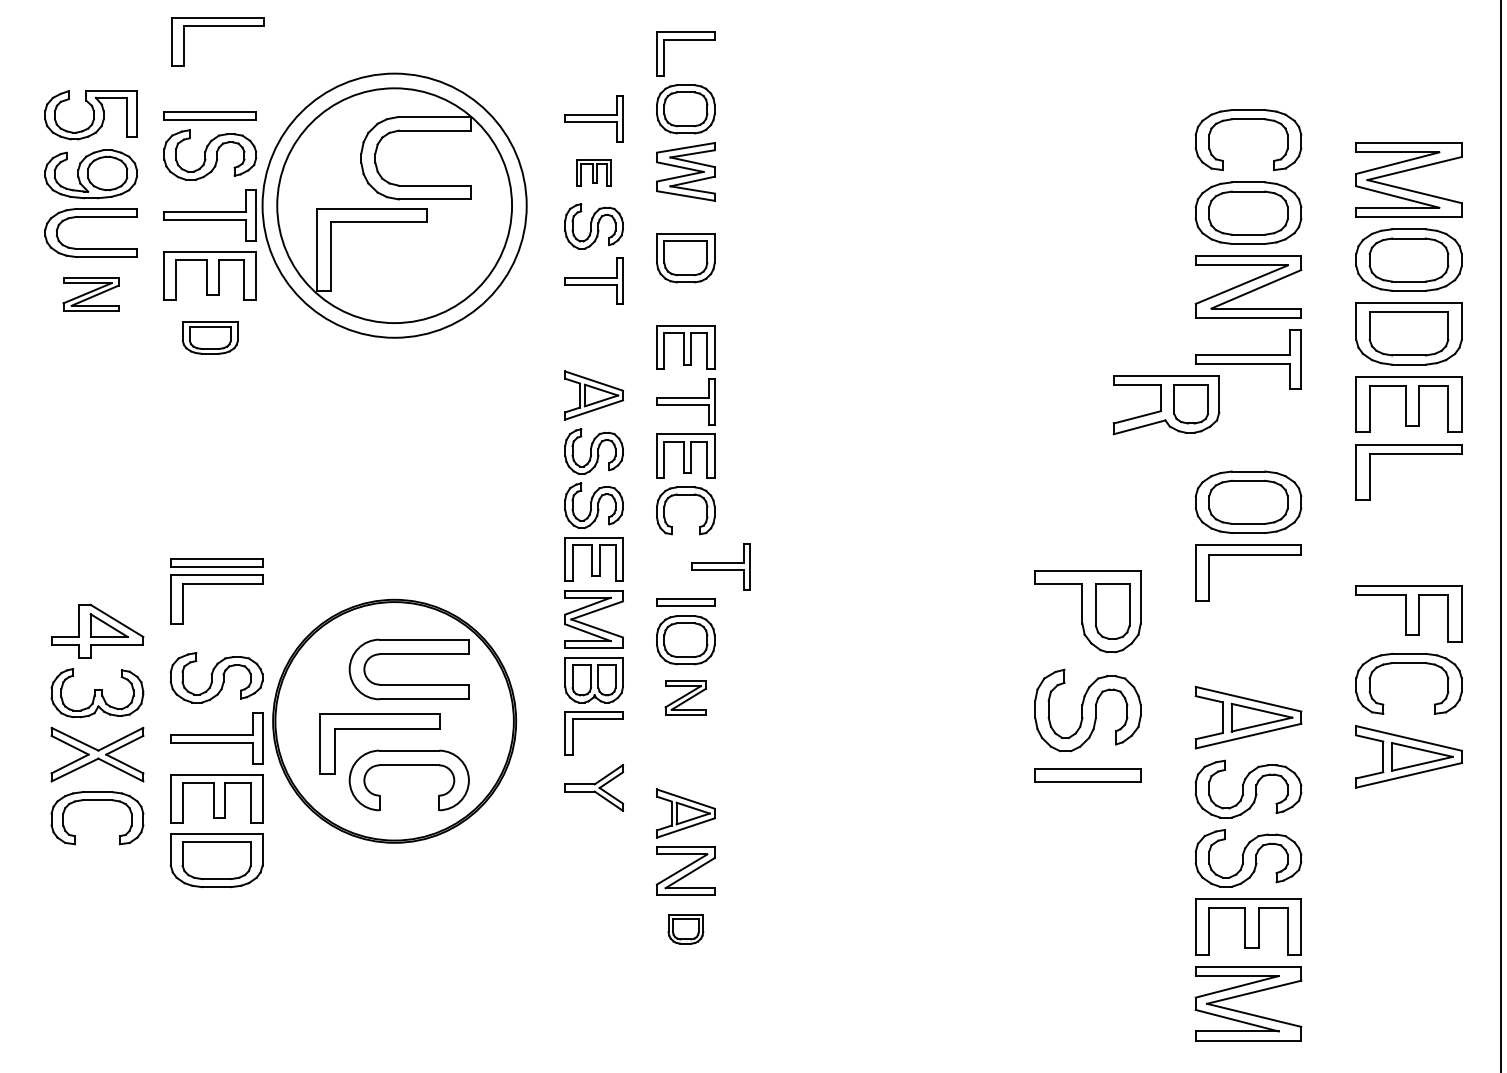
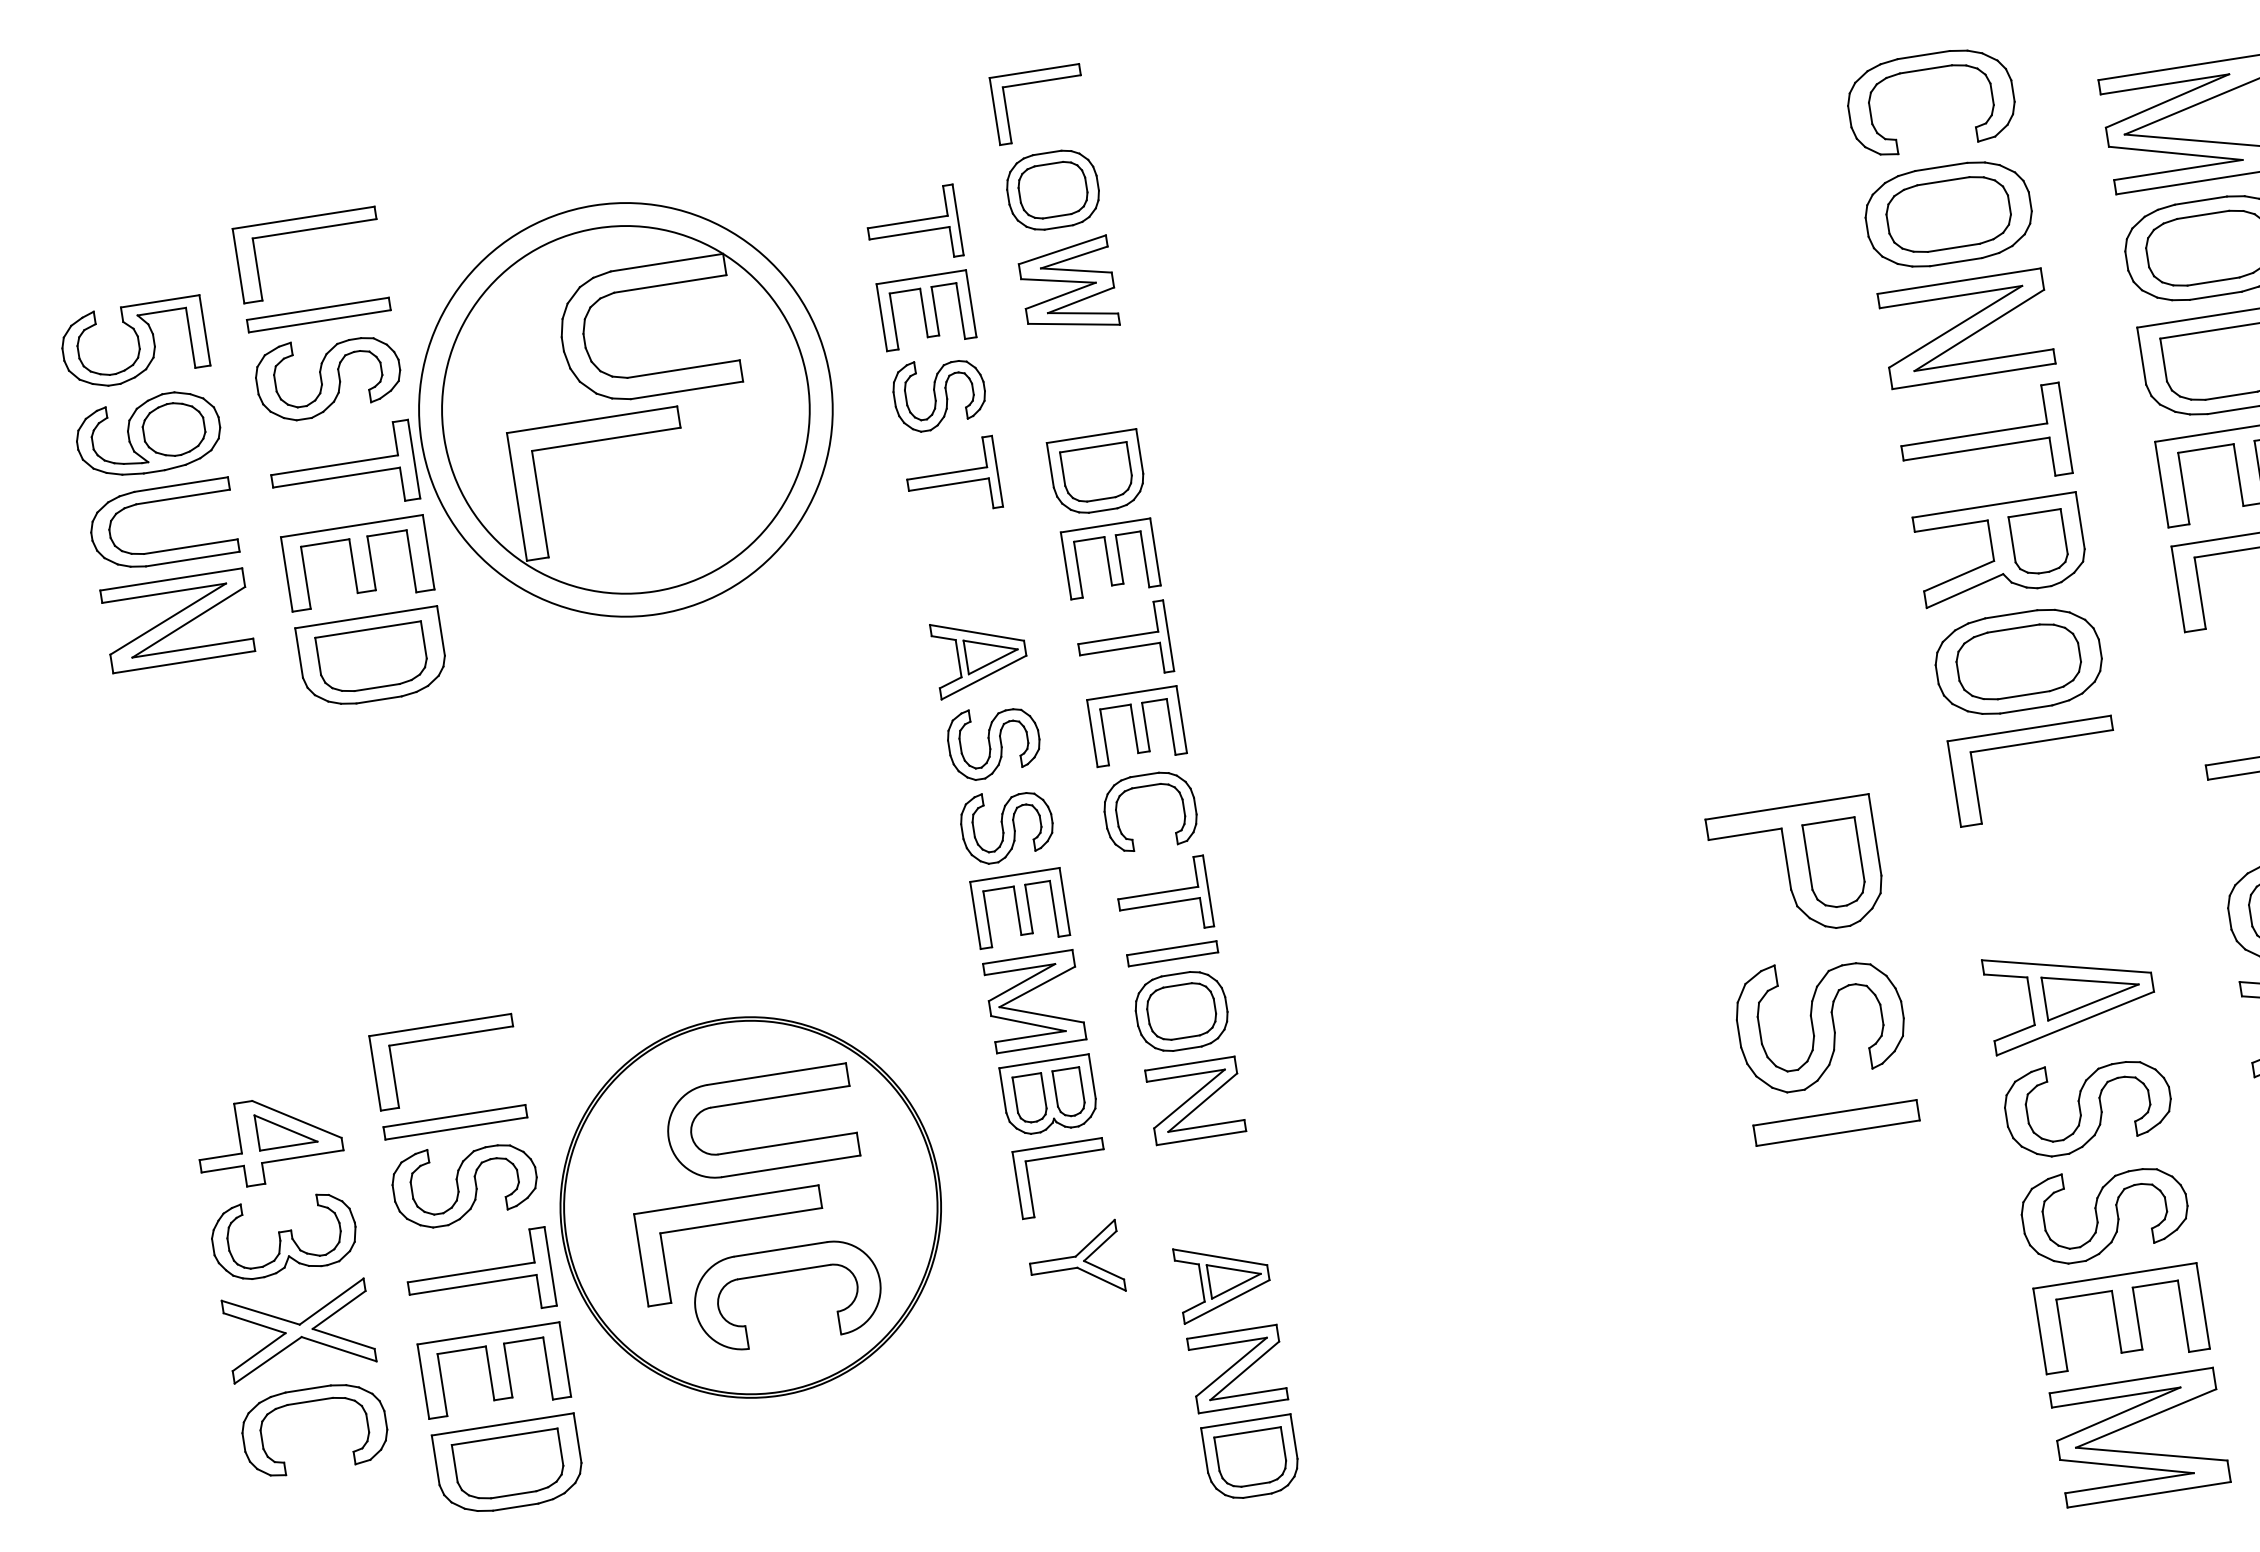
part: (217, 26) -> (304, 231), moved
part: (593, 172) -> (925, 310), size x1.67
part: (685, 258) -> (1096, 473), moved
part: (90, 294) -> (176, 620), size x1.67
part: (210, 337) -> (372, 658), size x1.67
part: (1166, 405) -> (2001, 550), moved
part: (216, 562) -> (454, 1121), moved
part: (720, 566) -> (1163, 897), moved
part: (685, 697) -> (1195, 1100), size x1.43
part: (685, 929) -> (1251, 1459), size x1.67

